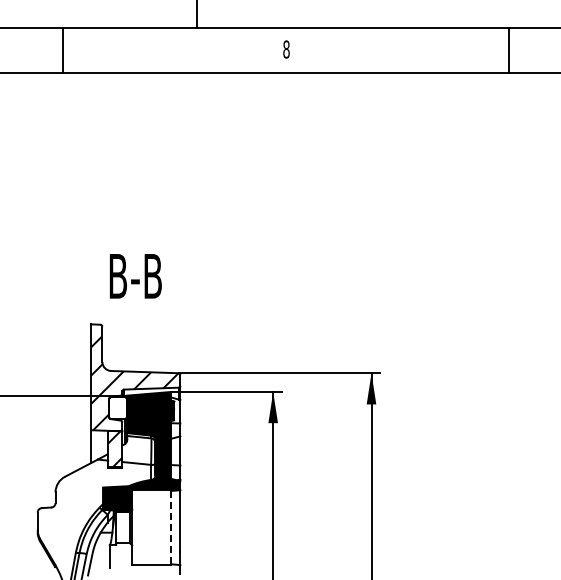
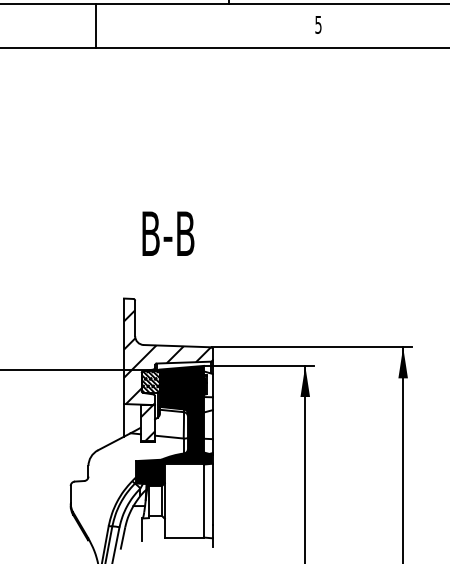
text: (286, 49) -> (318, 24), 8 -> 5
text: (135, 276) -> (168, 233), moved
hatch: (117, 407) -> (150, 381), added
line: (171, 527) -> (203, 500), dashed -> solid

